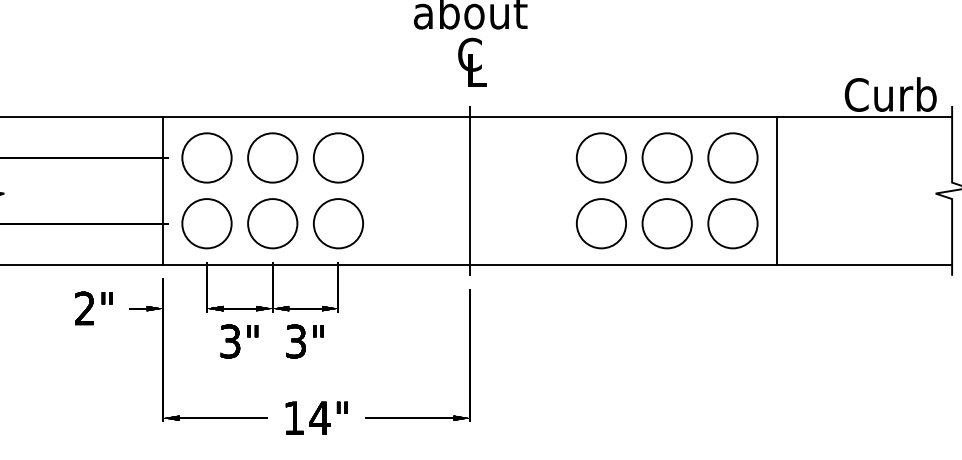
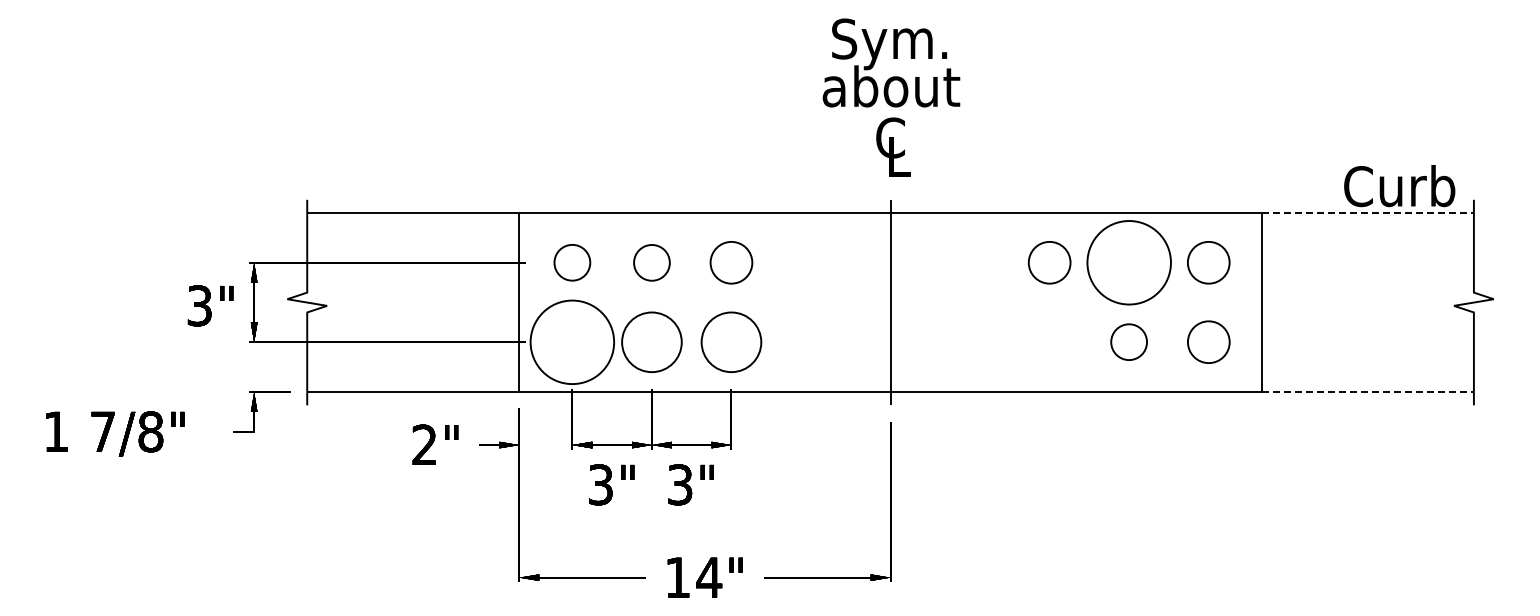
line: (864, 117) -> (1368, 213), solid -> dashed
circle: (207, 157) -> (572, 262), size x0.6
circle: (272, 157) -> (651, 262), size x0.6
circle: (338, 157) -> (731, 262), size x0.7
circle: (601, 157) -> (1049, 262), size x0.7
circle: (667, 157) -> (1129, 262), size x1.4
circle: (732, 157) -> (1208, 262), size x0.7
circle: (207, 223) -> (572, 342), size x1.4
circle: (601, 223) -> (1049, 341), removed
circle: (666, 223) -> (1128, 341), size x0.6
circle: (732, 223) -> (1208, 341), size x0.7
line: (864, 265) -> (1368, 392), solid -> dashed

